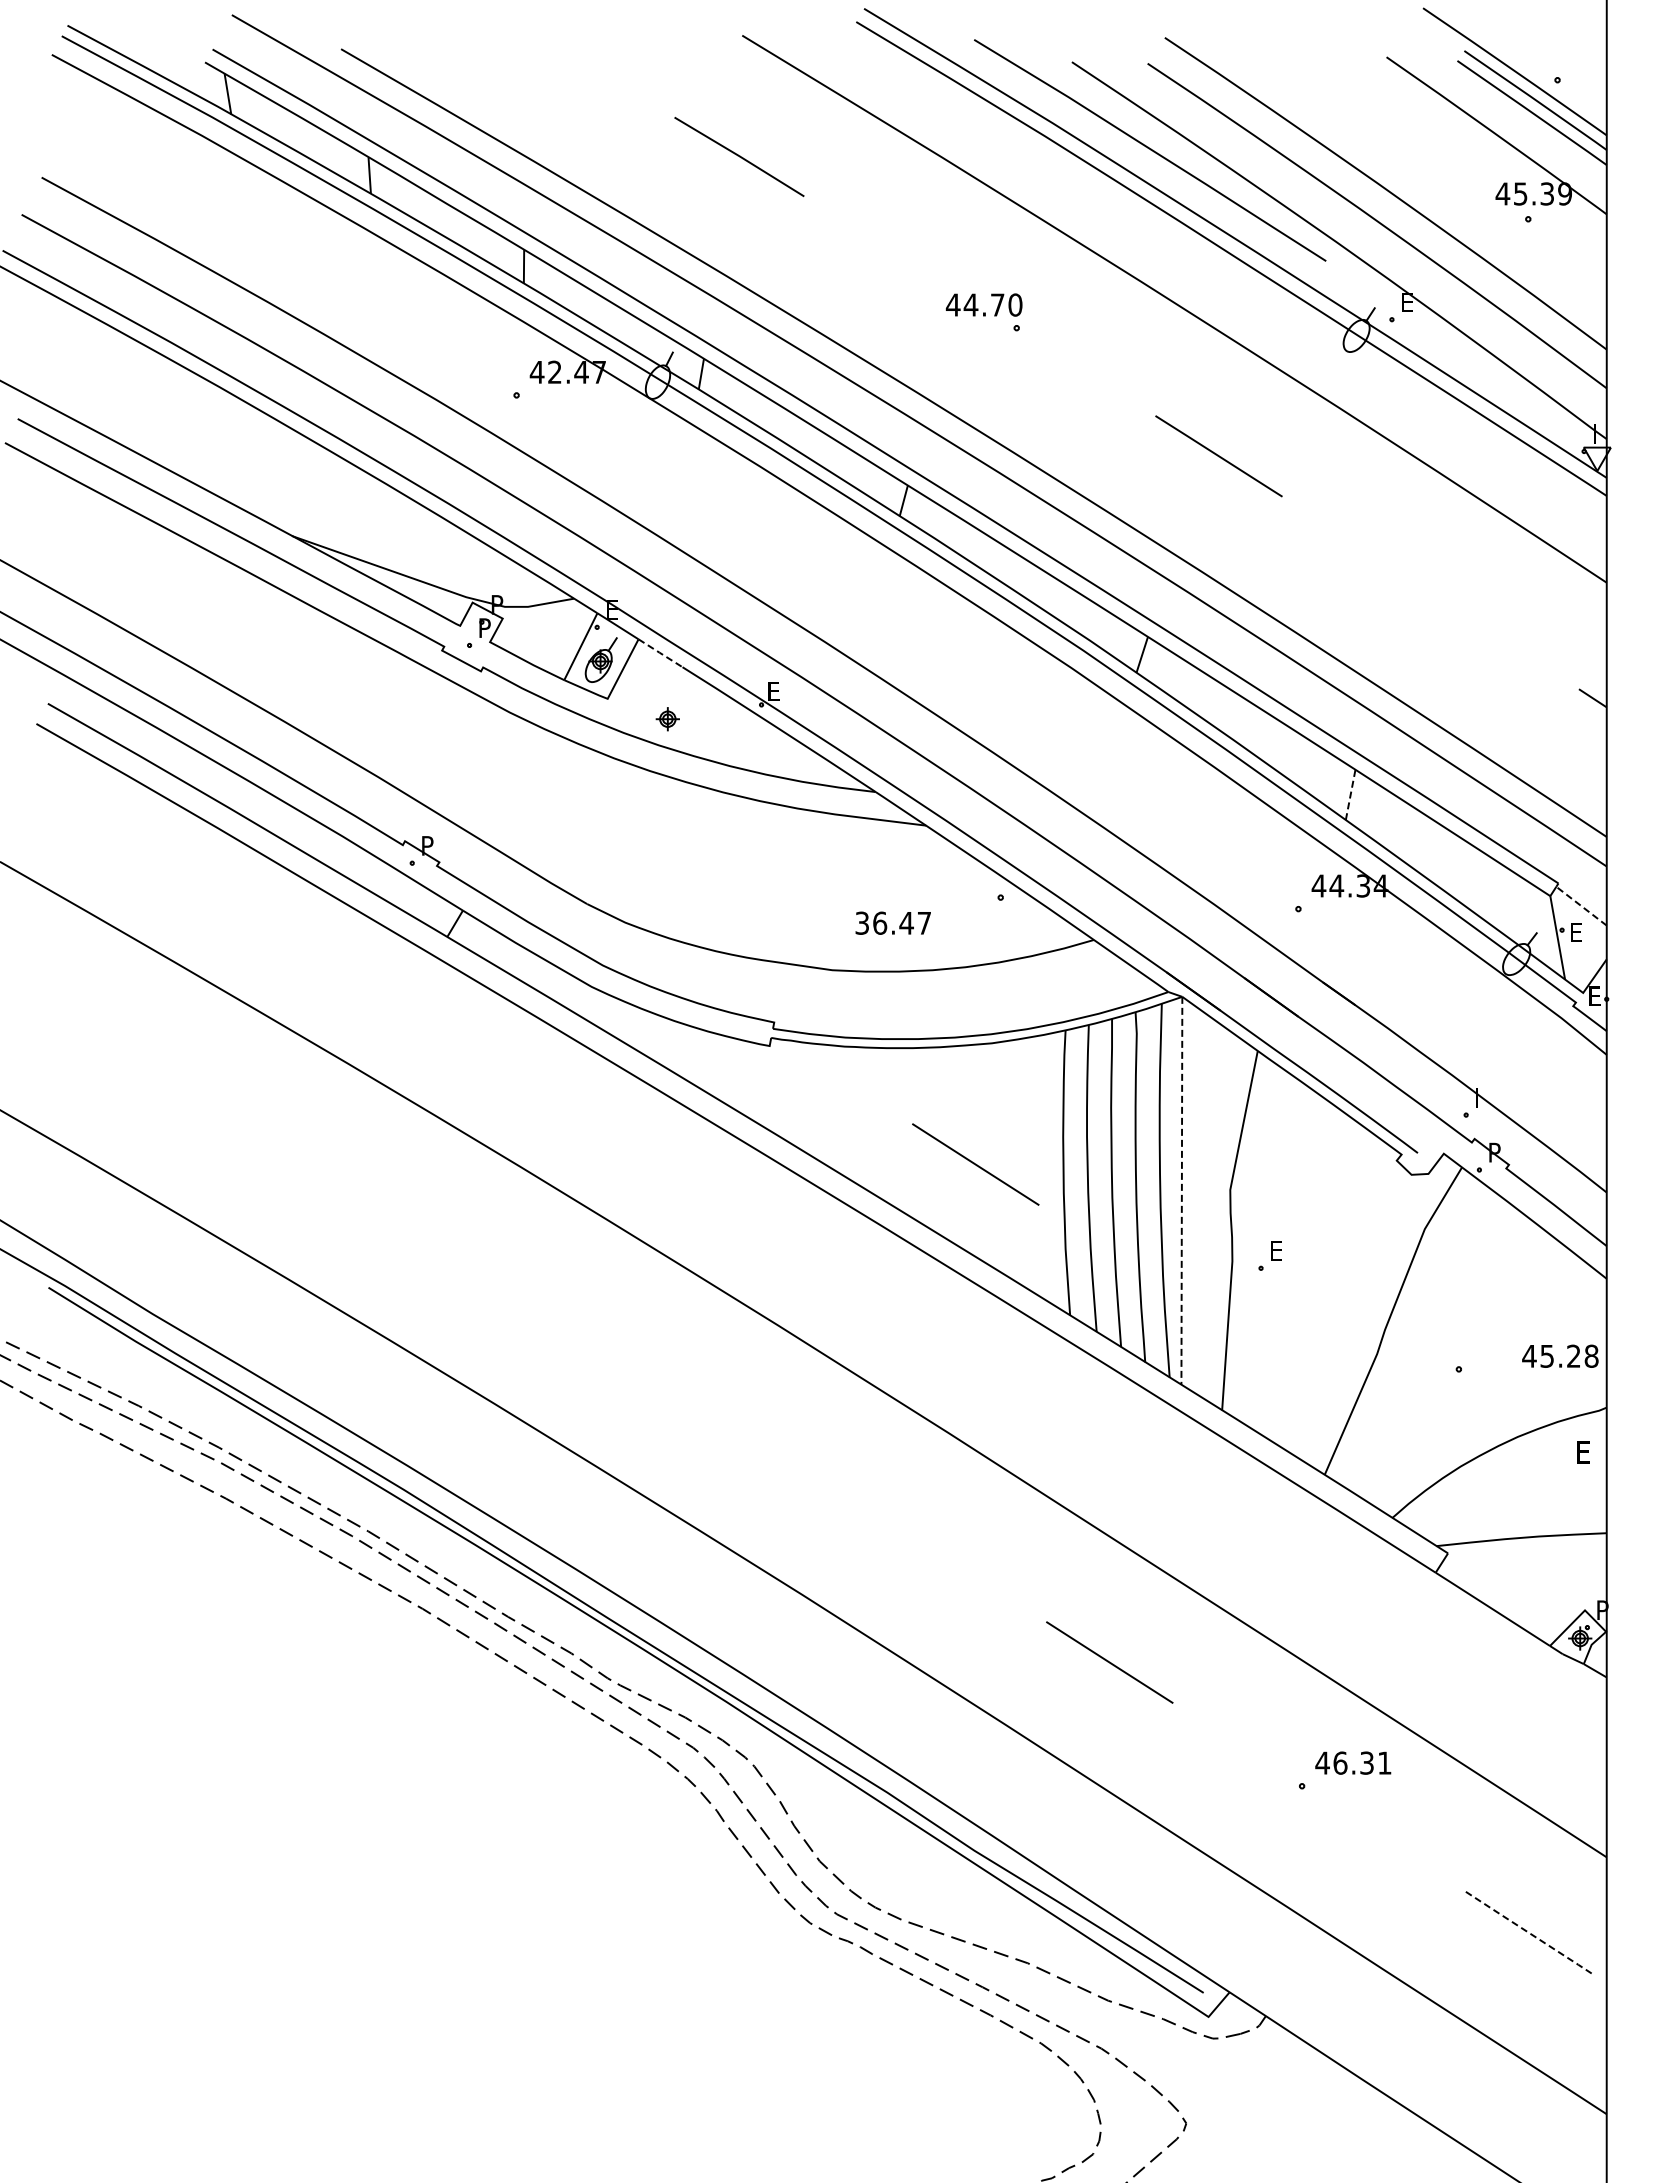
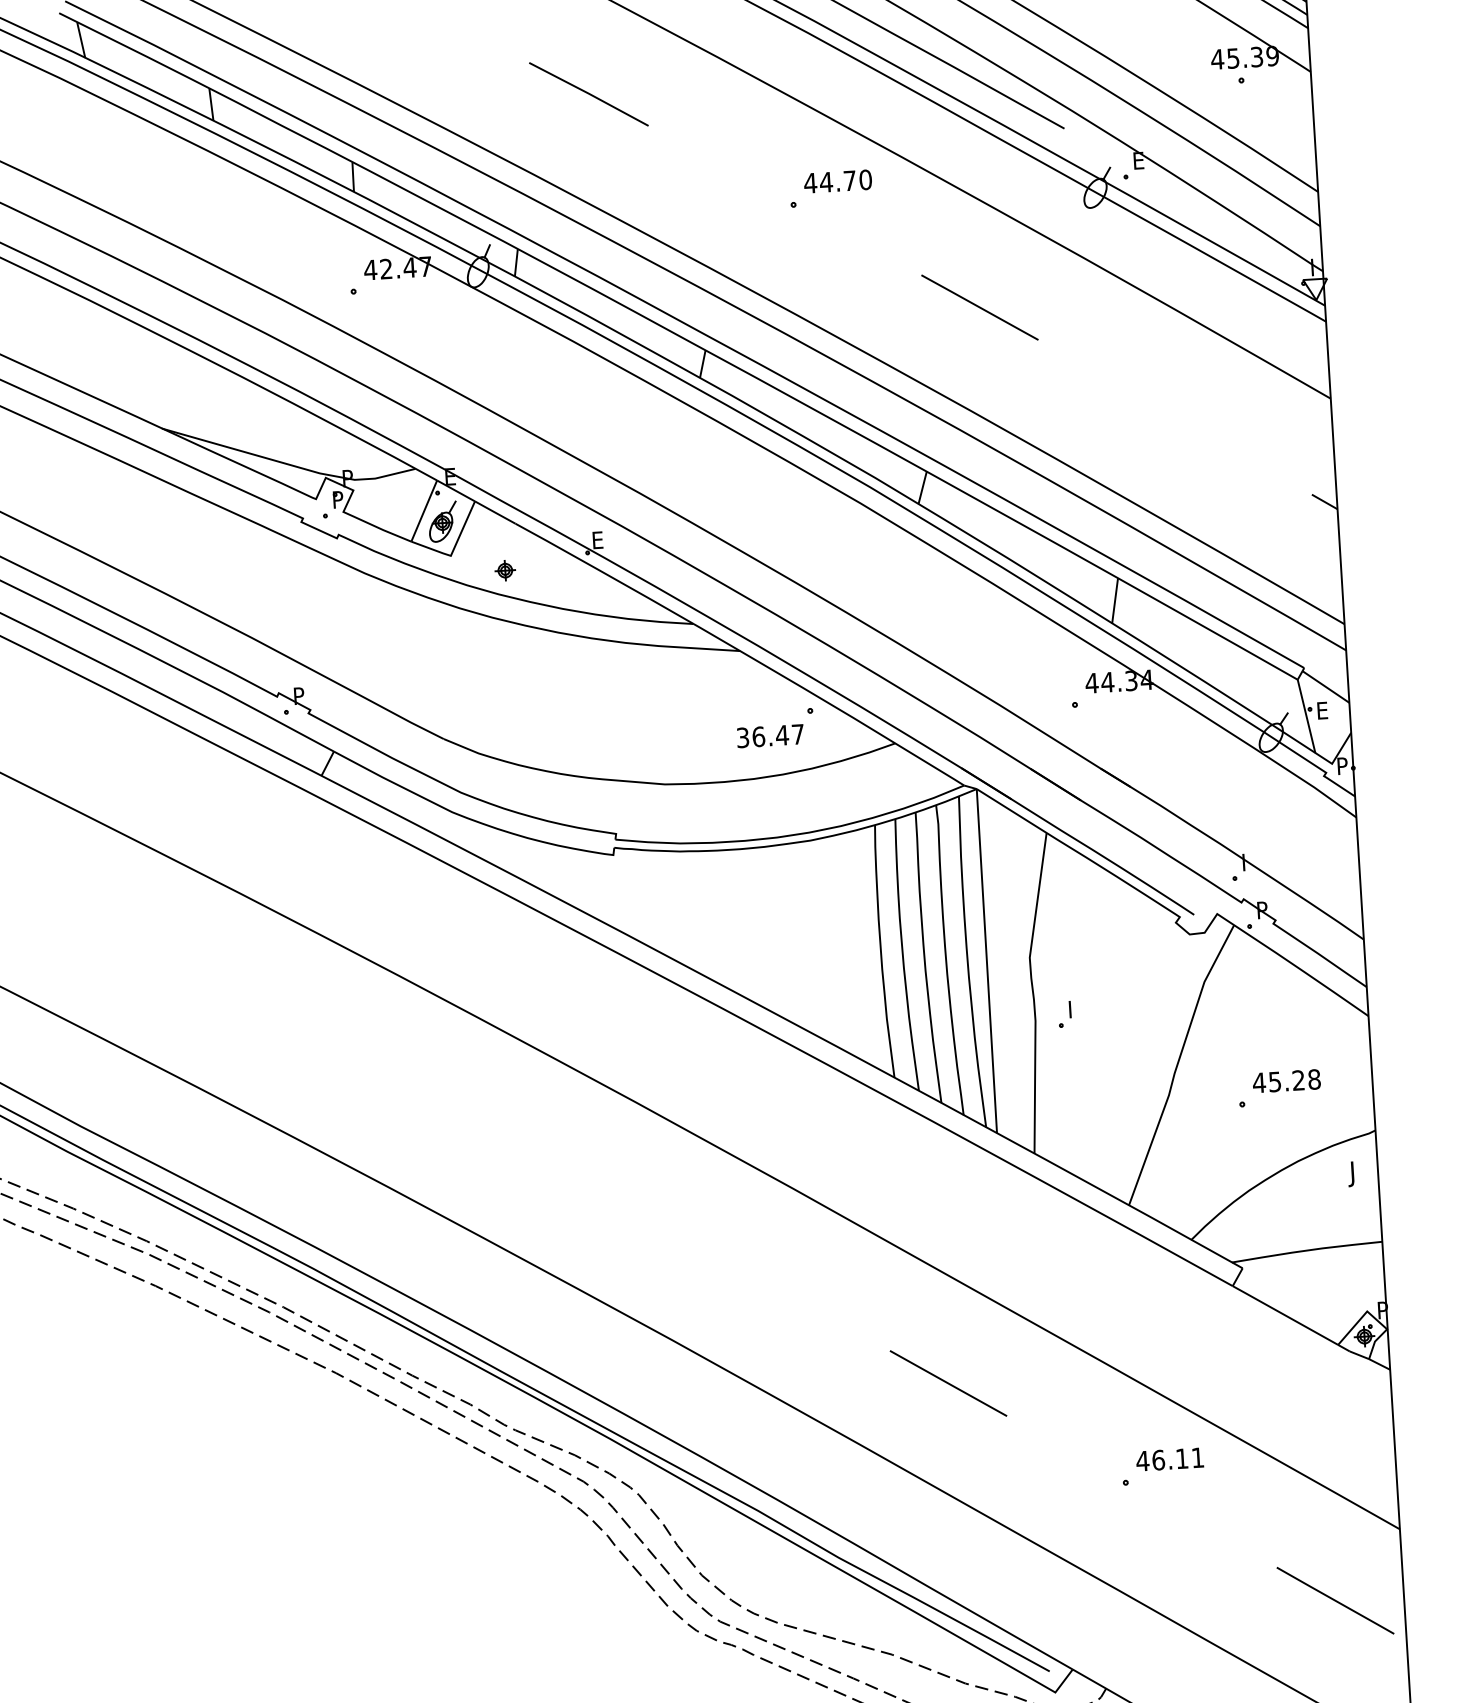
line: (739, 157) -> (588, 94), moved
text: (983, 304) -> (837, 181), moved
line: (660, 653) -> (495, 512), dashed -> solid
line: (1350, 794) -> (1114, 600), dashed -> solid
line: (1581, 906) -> (1325, 687), dashed -> solid
text: (892, 922) -> (769, 735), moved
text: (1594, 995) -> (1342, 765), E -> P
line: (975, 1164) -> (802, 948), removed
line: (1181, 1190) -> (986, 960), dashed -> solid
text: (1277, 1250) -> (1074, 1008), E -> I
text: (1560, 1355) -> (1286, 1080), moved
text: (1580, 1455) -> (1354, 1174), E -> J
text: (1366, 1762) -> (1181, 1458), 46.31 -> 46.11
line: (1529, 1933) -> (1335, 1601), dashed -> solid

